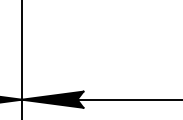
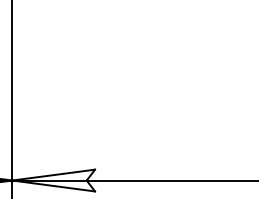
fill: (52, 99) -> (53, 180), removed

